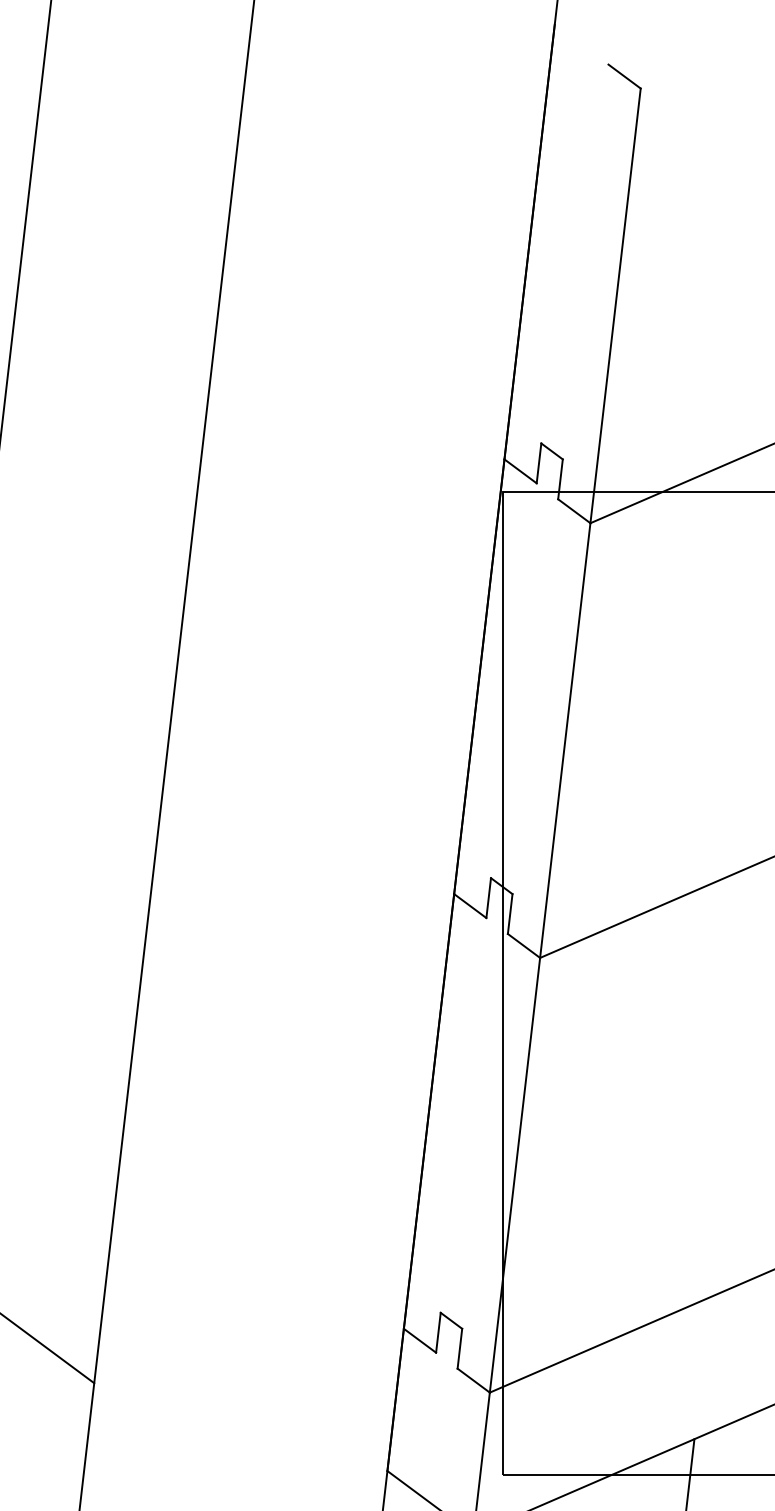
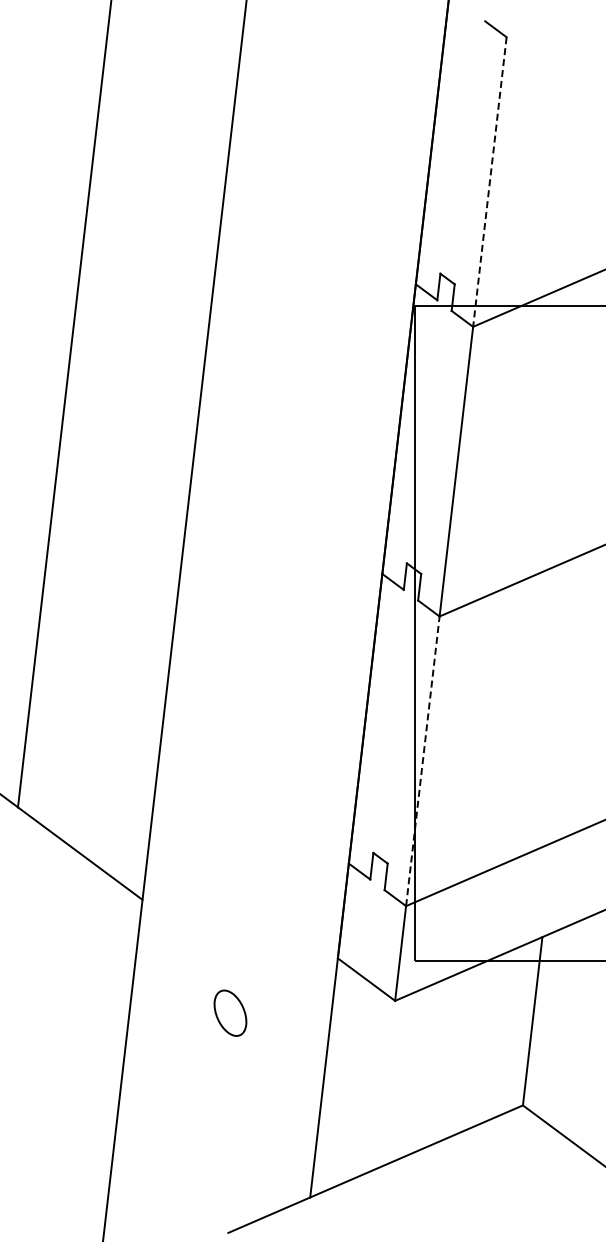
line: (614, 306) -> (489, 182), solid -> dashed
line: (514, 1175) -> (422, 761), solid -> dashed

